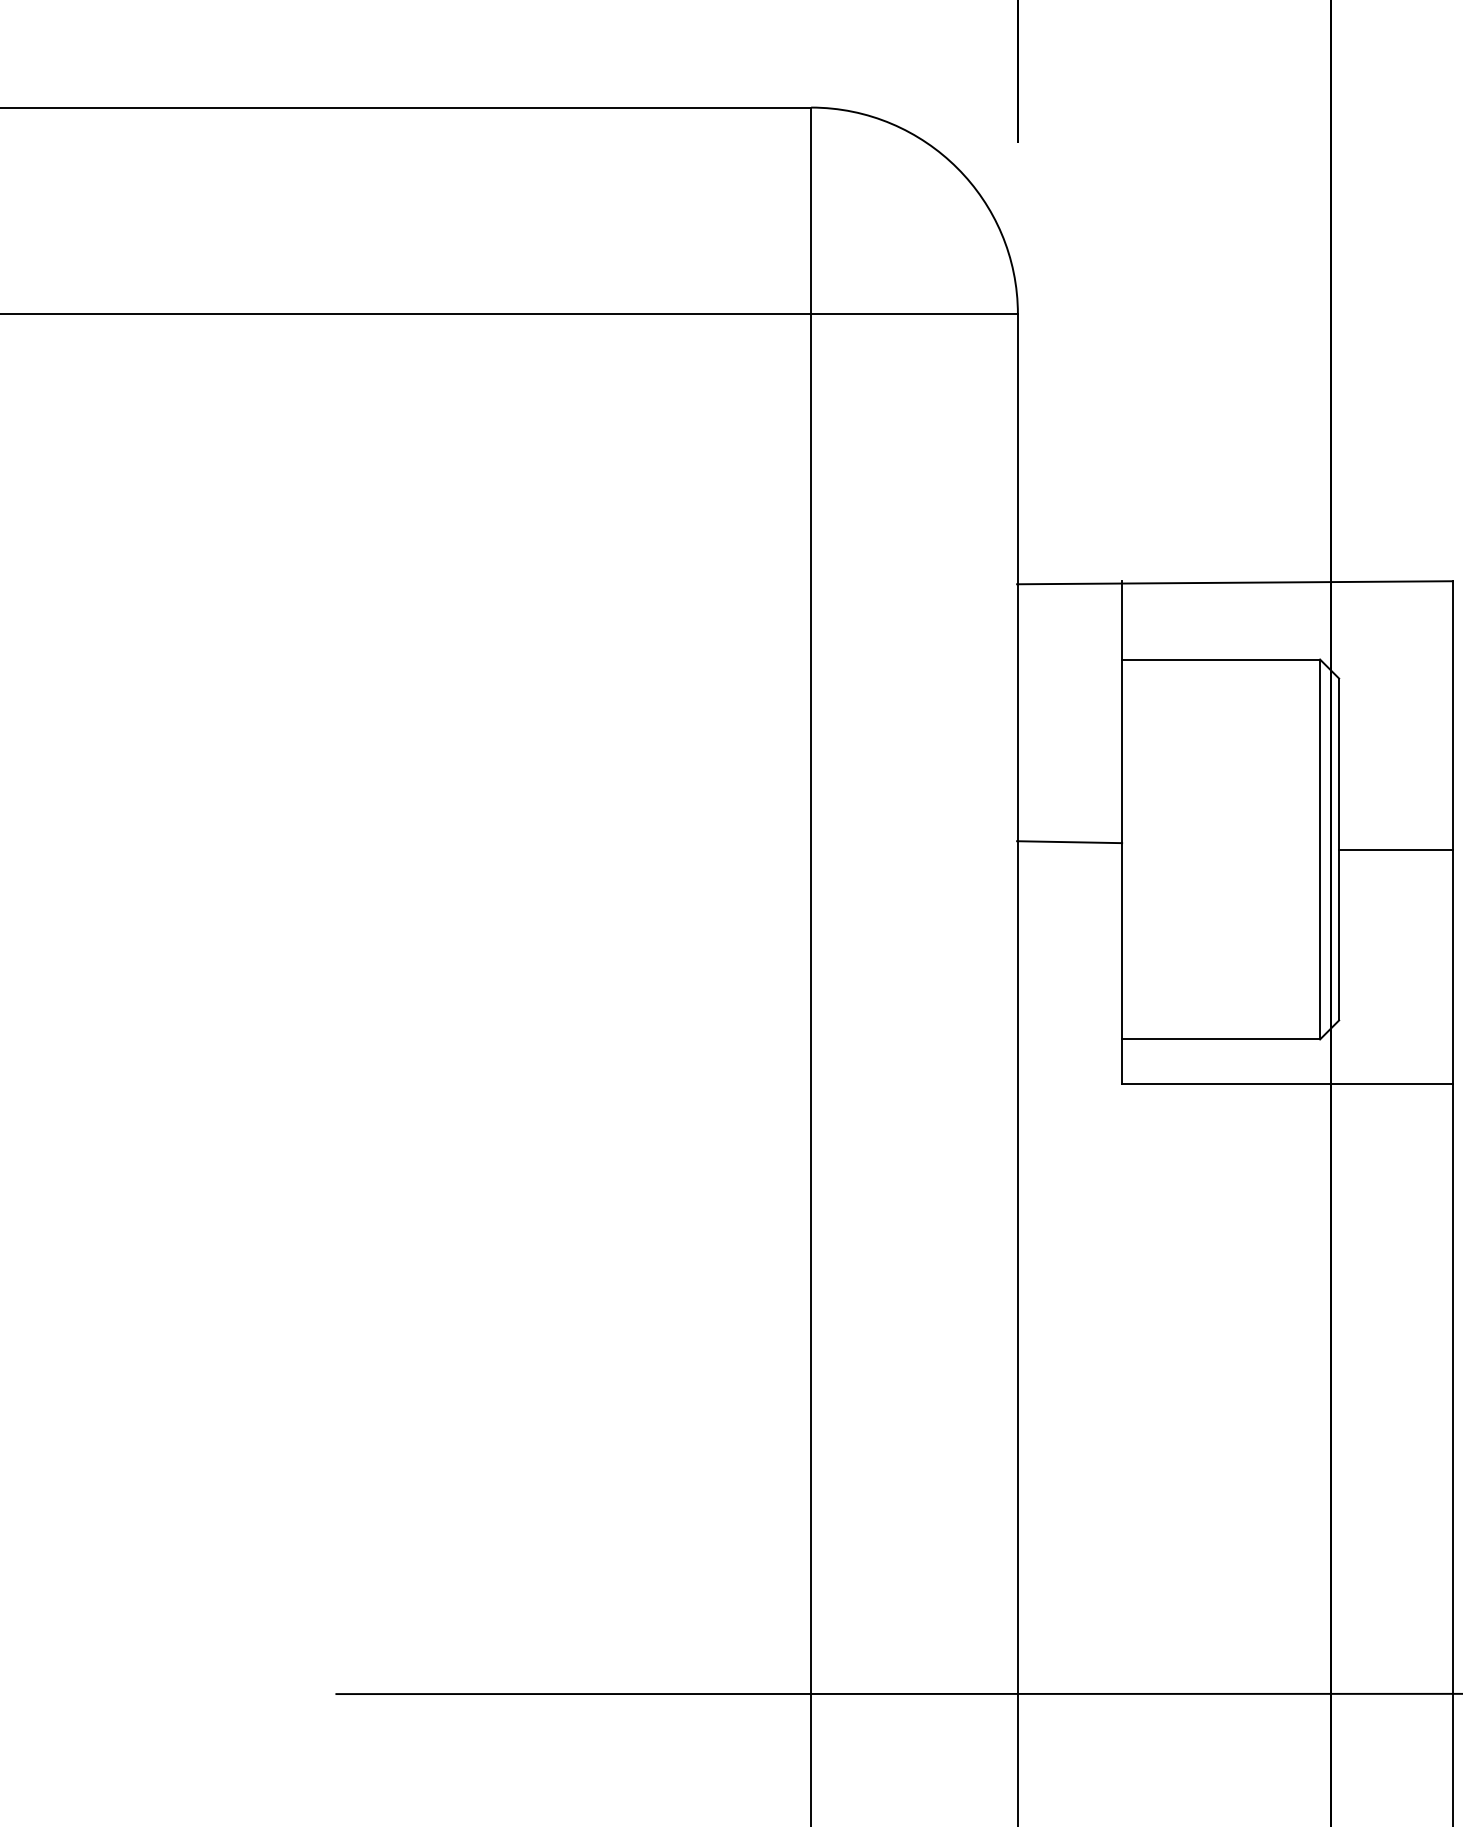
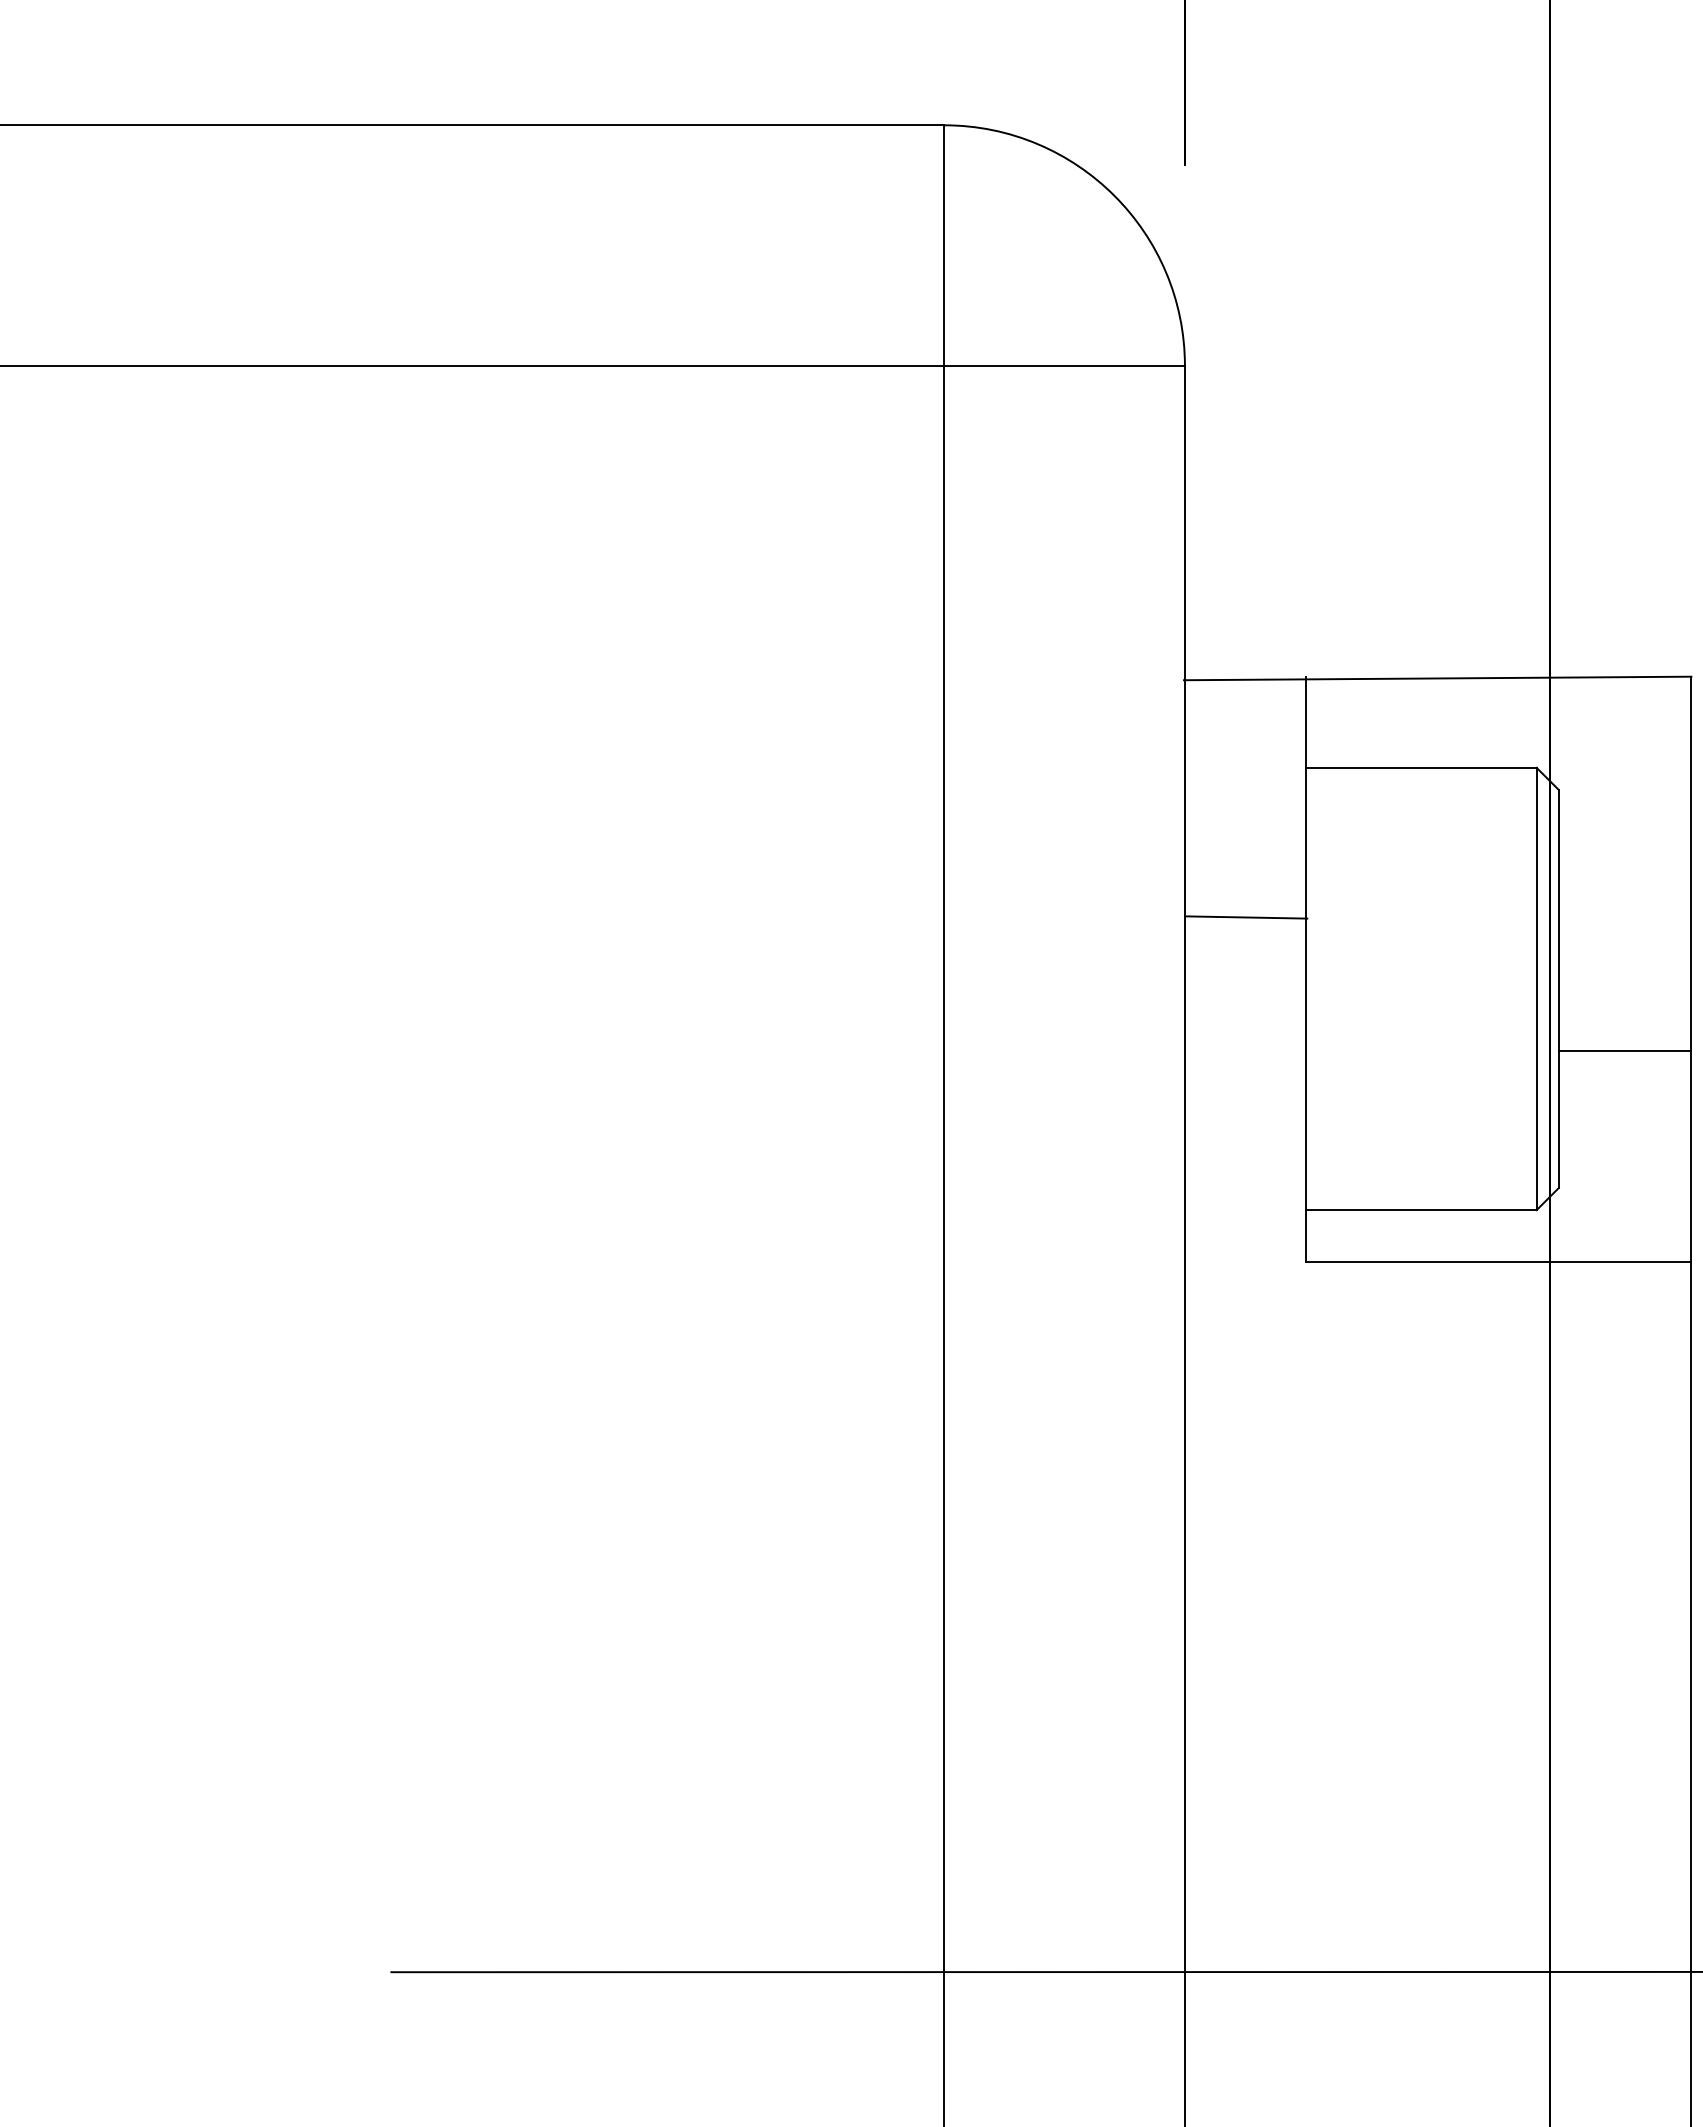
line: (1069, 842) -> (1245, 917), moved
line: (1395, 849) -> (1624, 1050), moved

